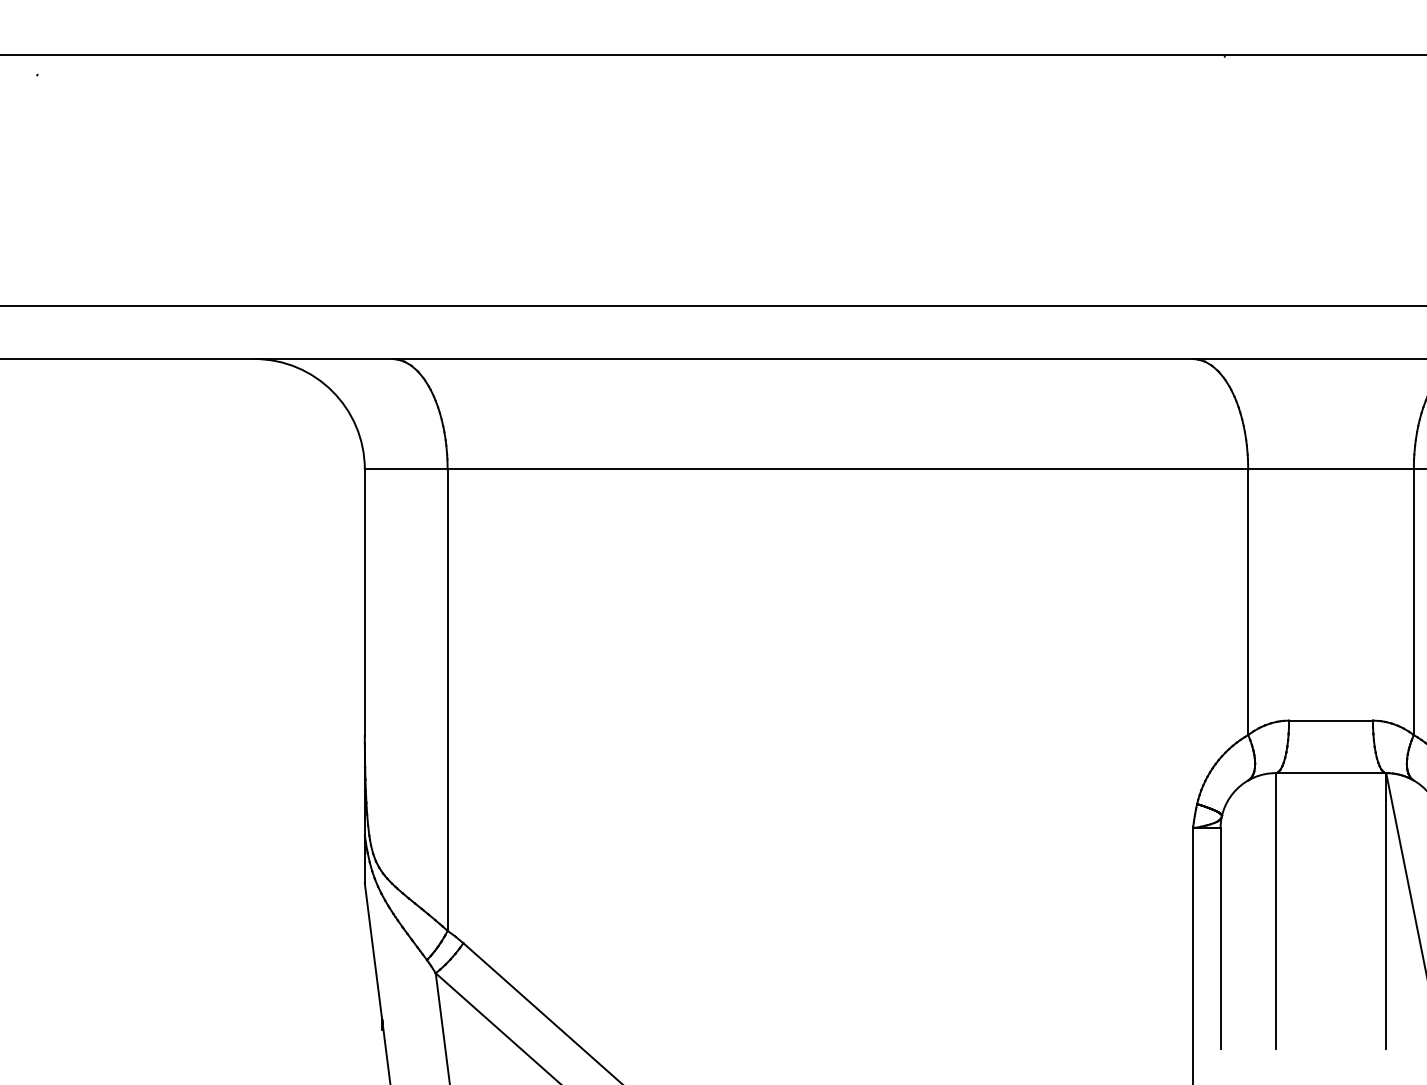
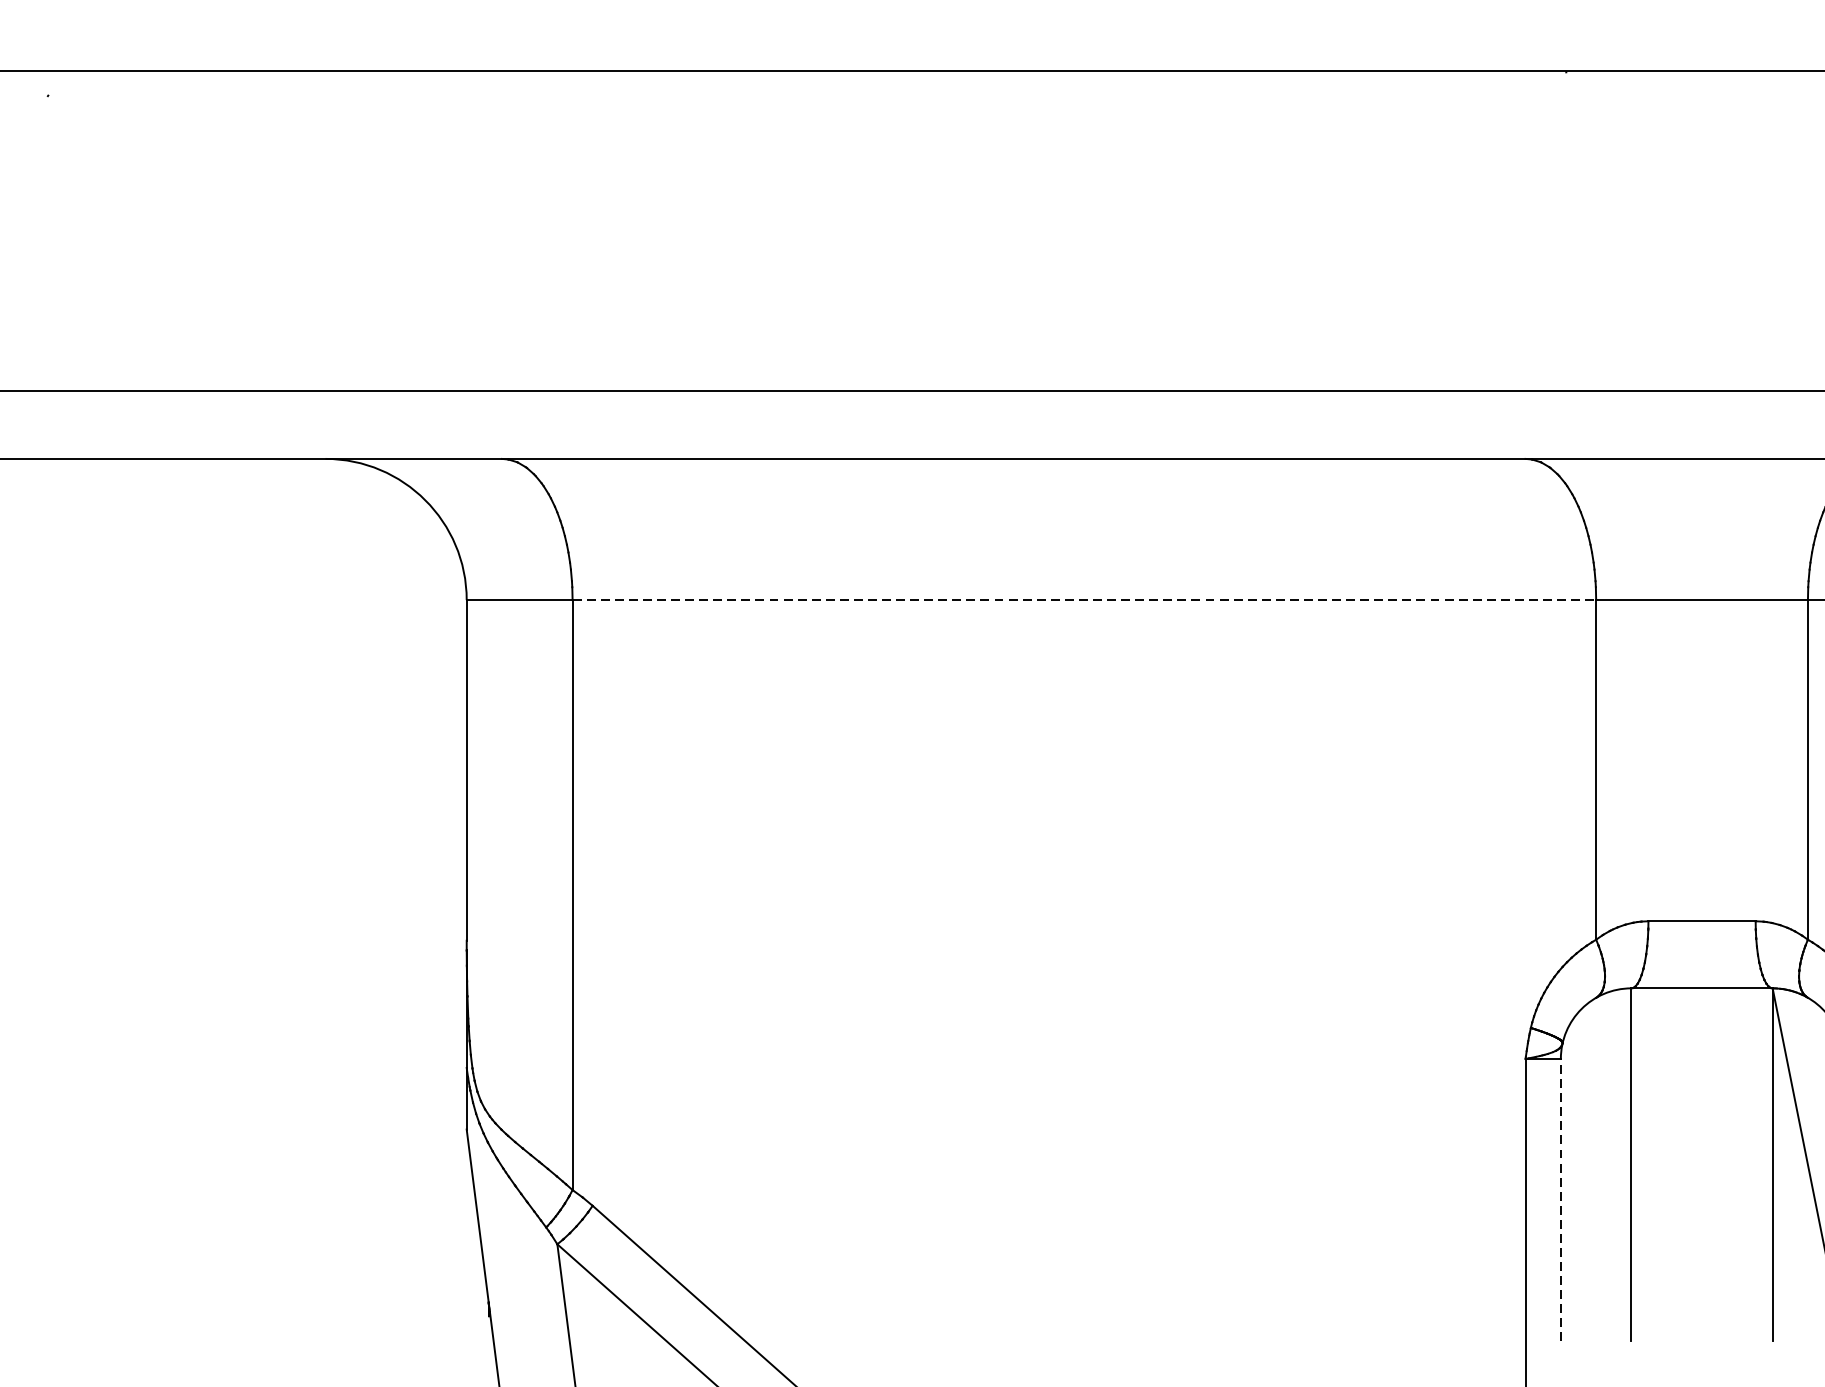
line: (848, 469) -> (1085, 600), solid -> dashed
line: (1220, 938) -> (1560, 1199), solid -> dashed

